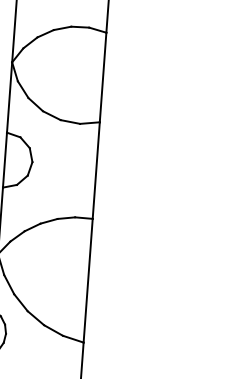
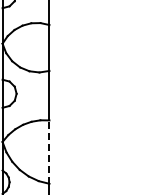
line: (88, 281) -> (49, 152), solid -> dashed

